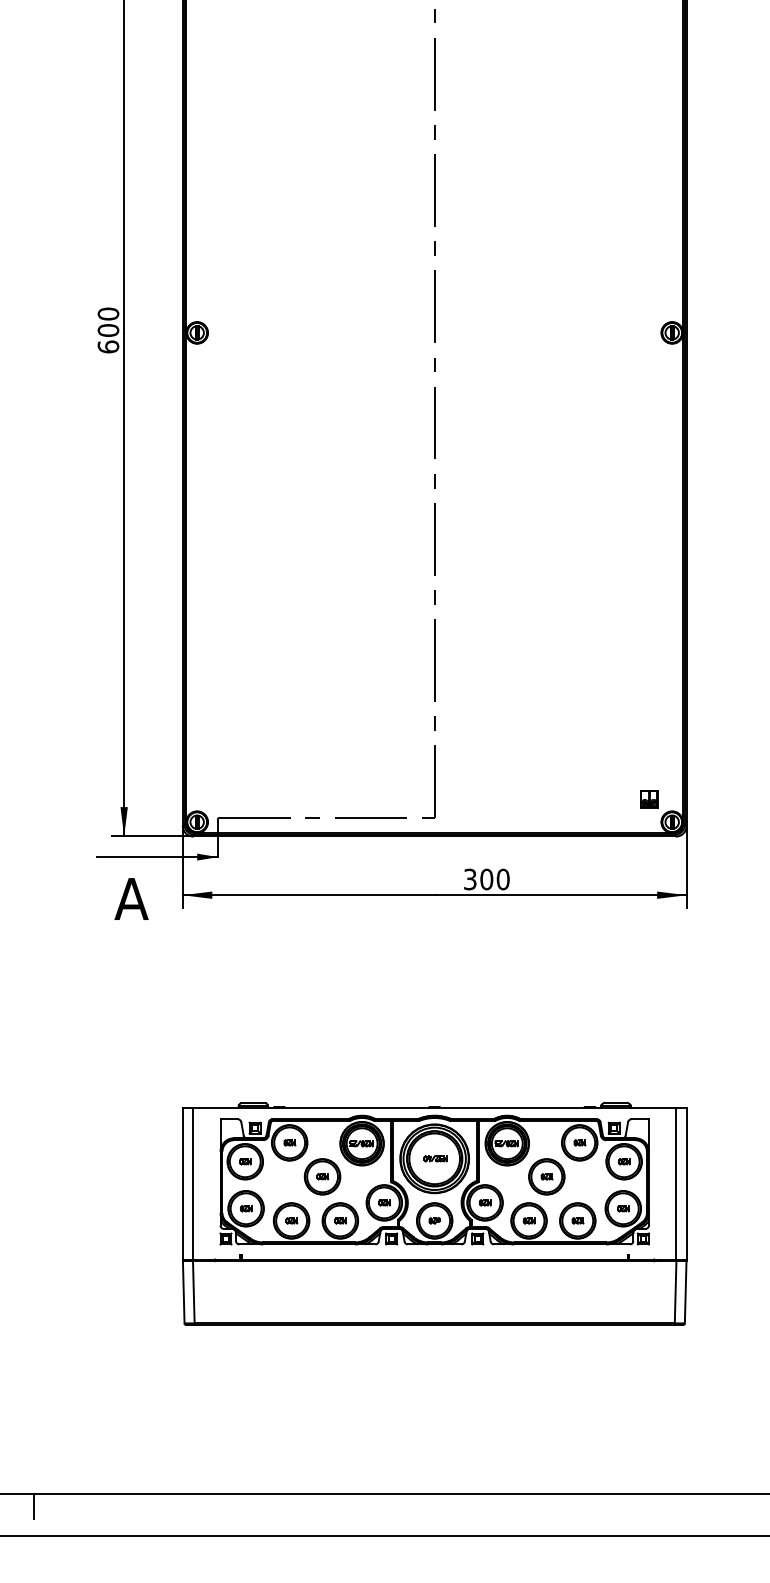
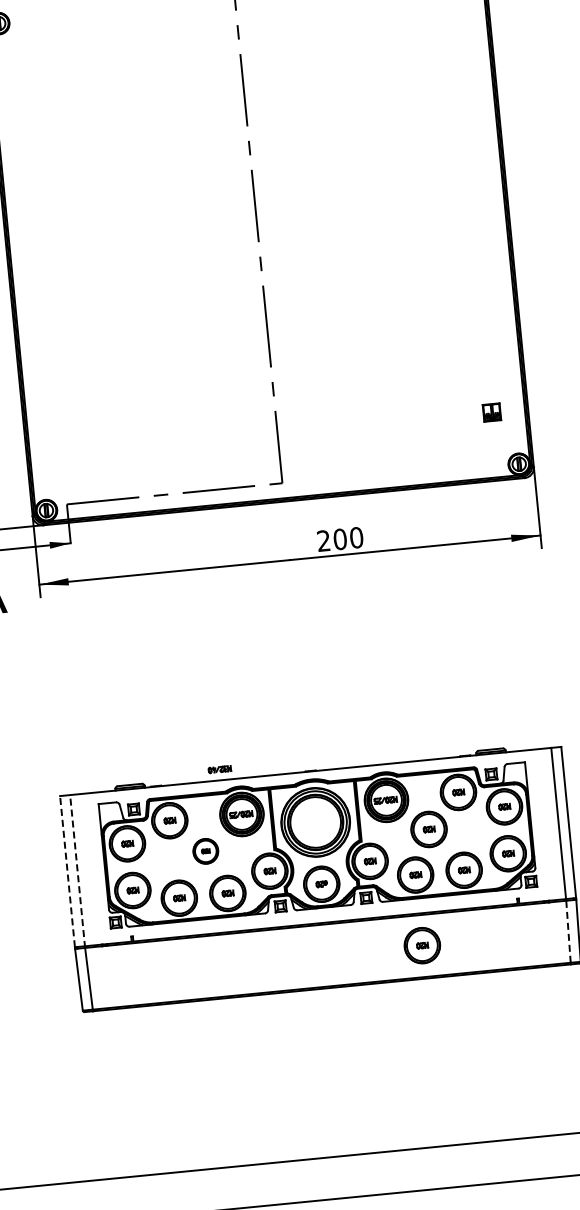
part: (649, 799) -> (492, 412), moved
text: (470, 879) -> (324, 540), 300 -> 200
part: (435, 1158) -> (219, 769), moved
part: (322, 1176) -> (205, 850), size x0.7
line: (182, 1183) -> (67, 871), solid -> dashed
line: (193, 1184) -> (78, 871), solid -> dashed
part: (528, 1291) -> (421, 945), added
line: (675, 1291) -> (568, 930), solid -> dashed

